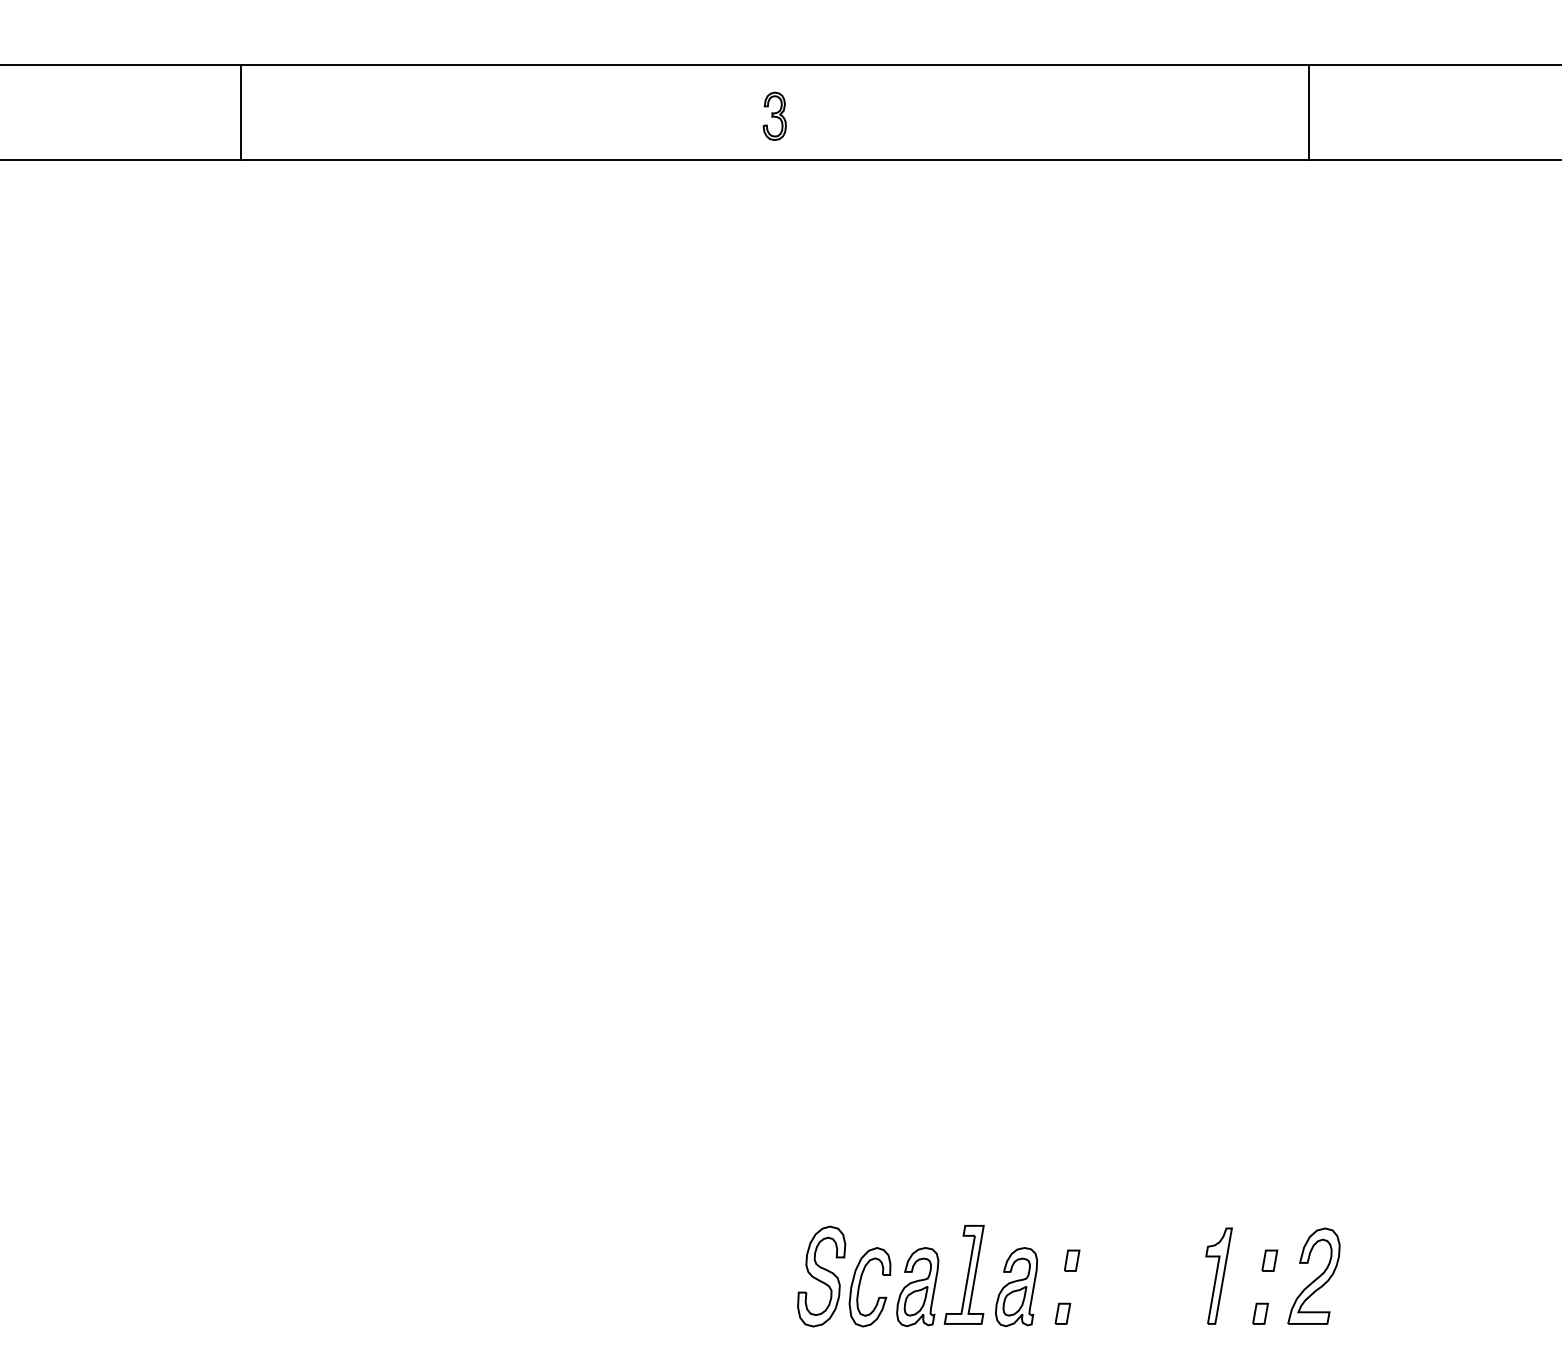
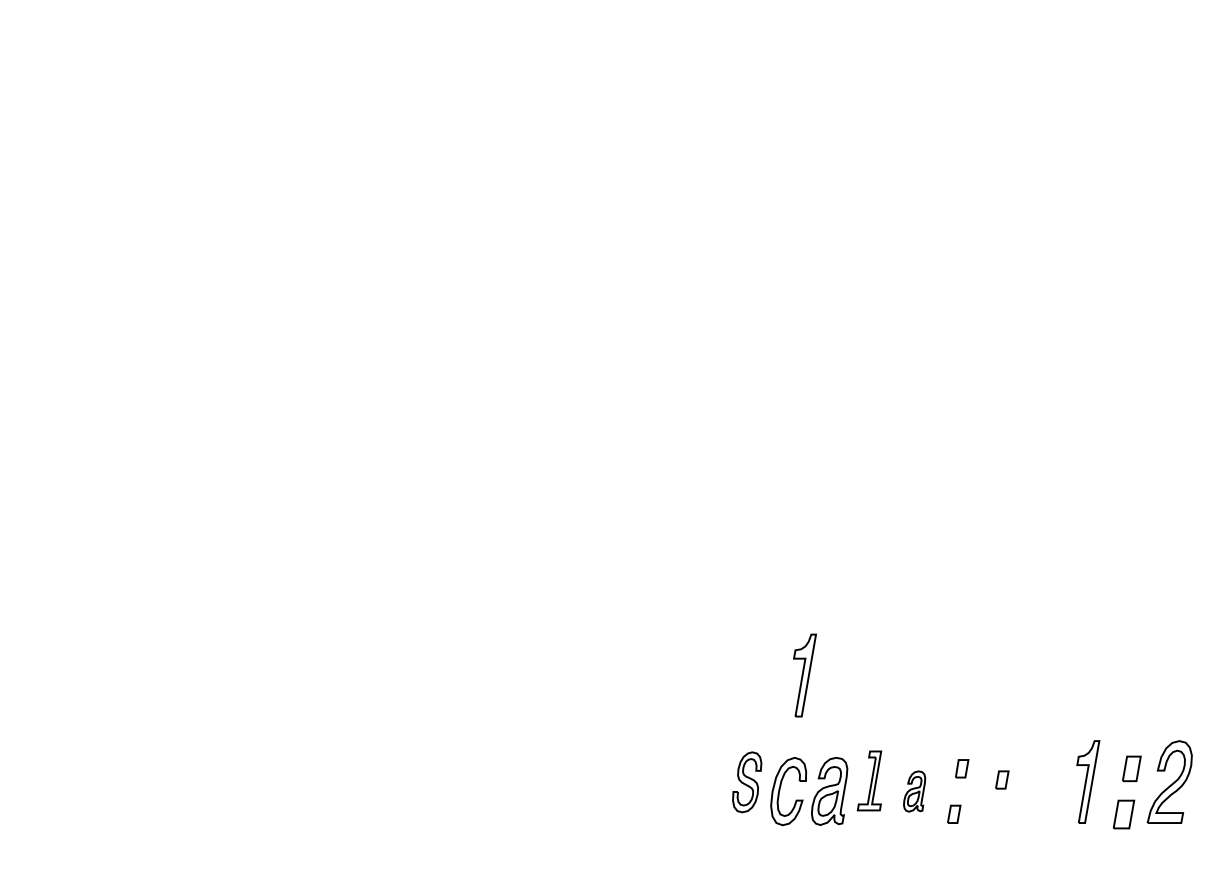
part: (888, 1151) -> (804, 674), added
part: (1269, 1260) -> (1131, 768), size x1.4
part: (1118, 1273) -> (1001, 779), added
part: (963, 1274) -> (868, 780), size x0.7
part: (821, 1276) -> (746, 782), size x0.7
part: (1016, 1287) -> (914, 791), size x0.6
part: (1260, 1313) -> (1123, 814), size x1.6

